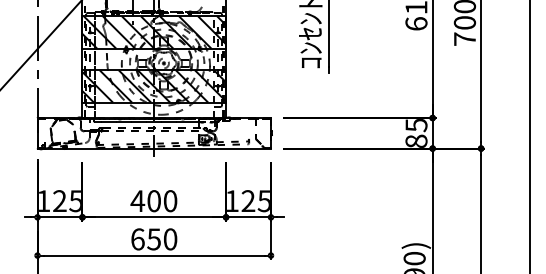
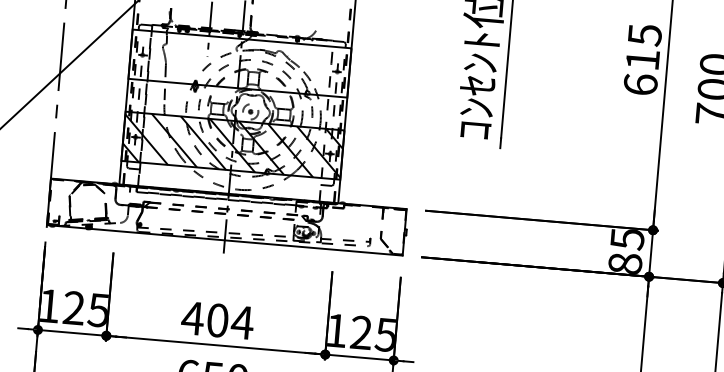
hatch: (154, 32) -> (240, 63), removed
text: (170, 201) -> (242, 323), 400 -> 404

